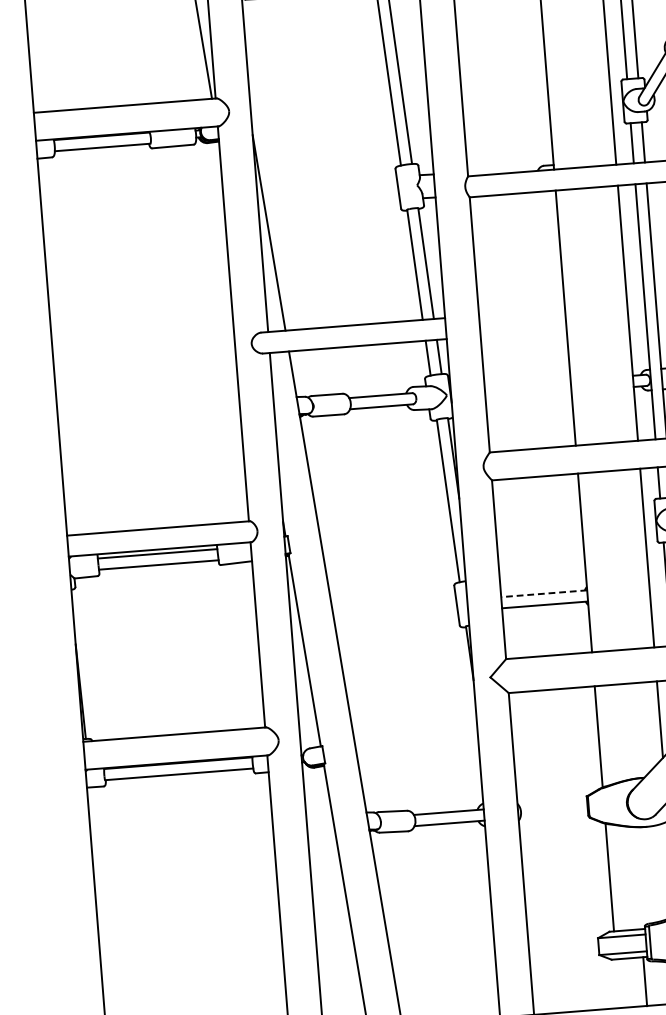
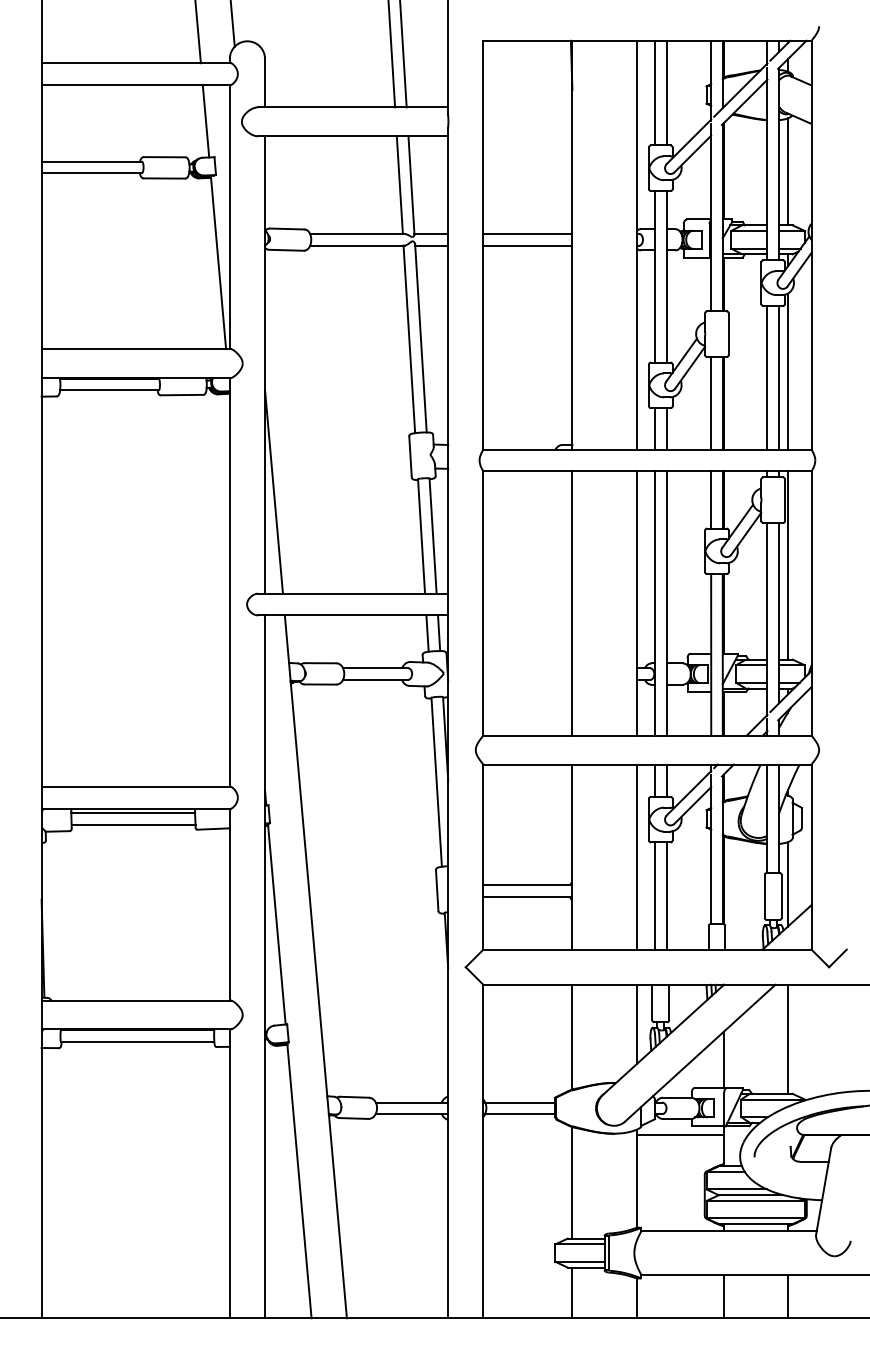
line: (543, 593) -> (527, 885), dashed -> solid
line: (553, 803) -> (520, 1102), added
line: (554, 815) -> (520, 1114), added
line: (645, 981) -> (572, 1292), moved

